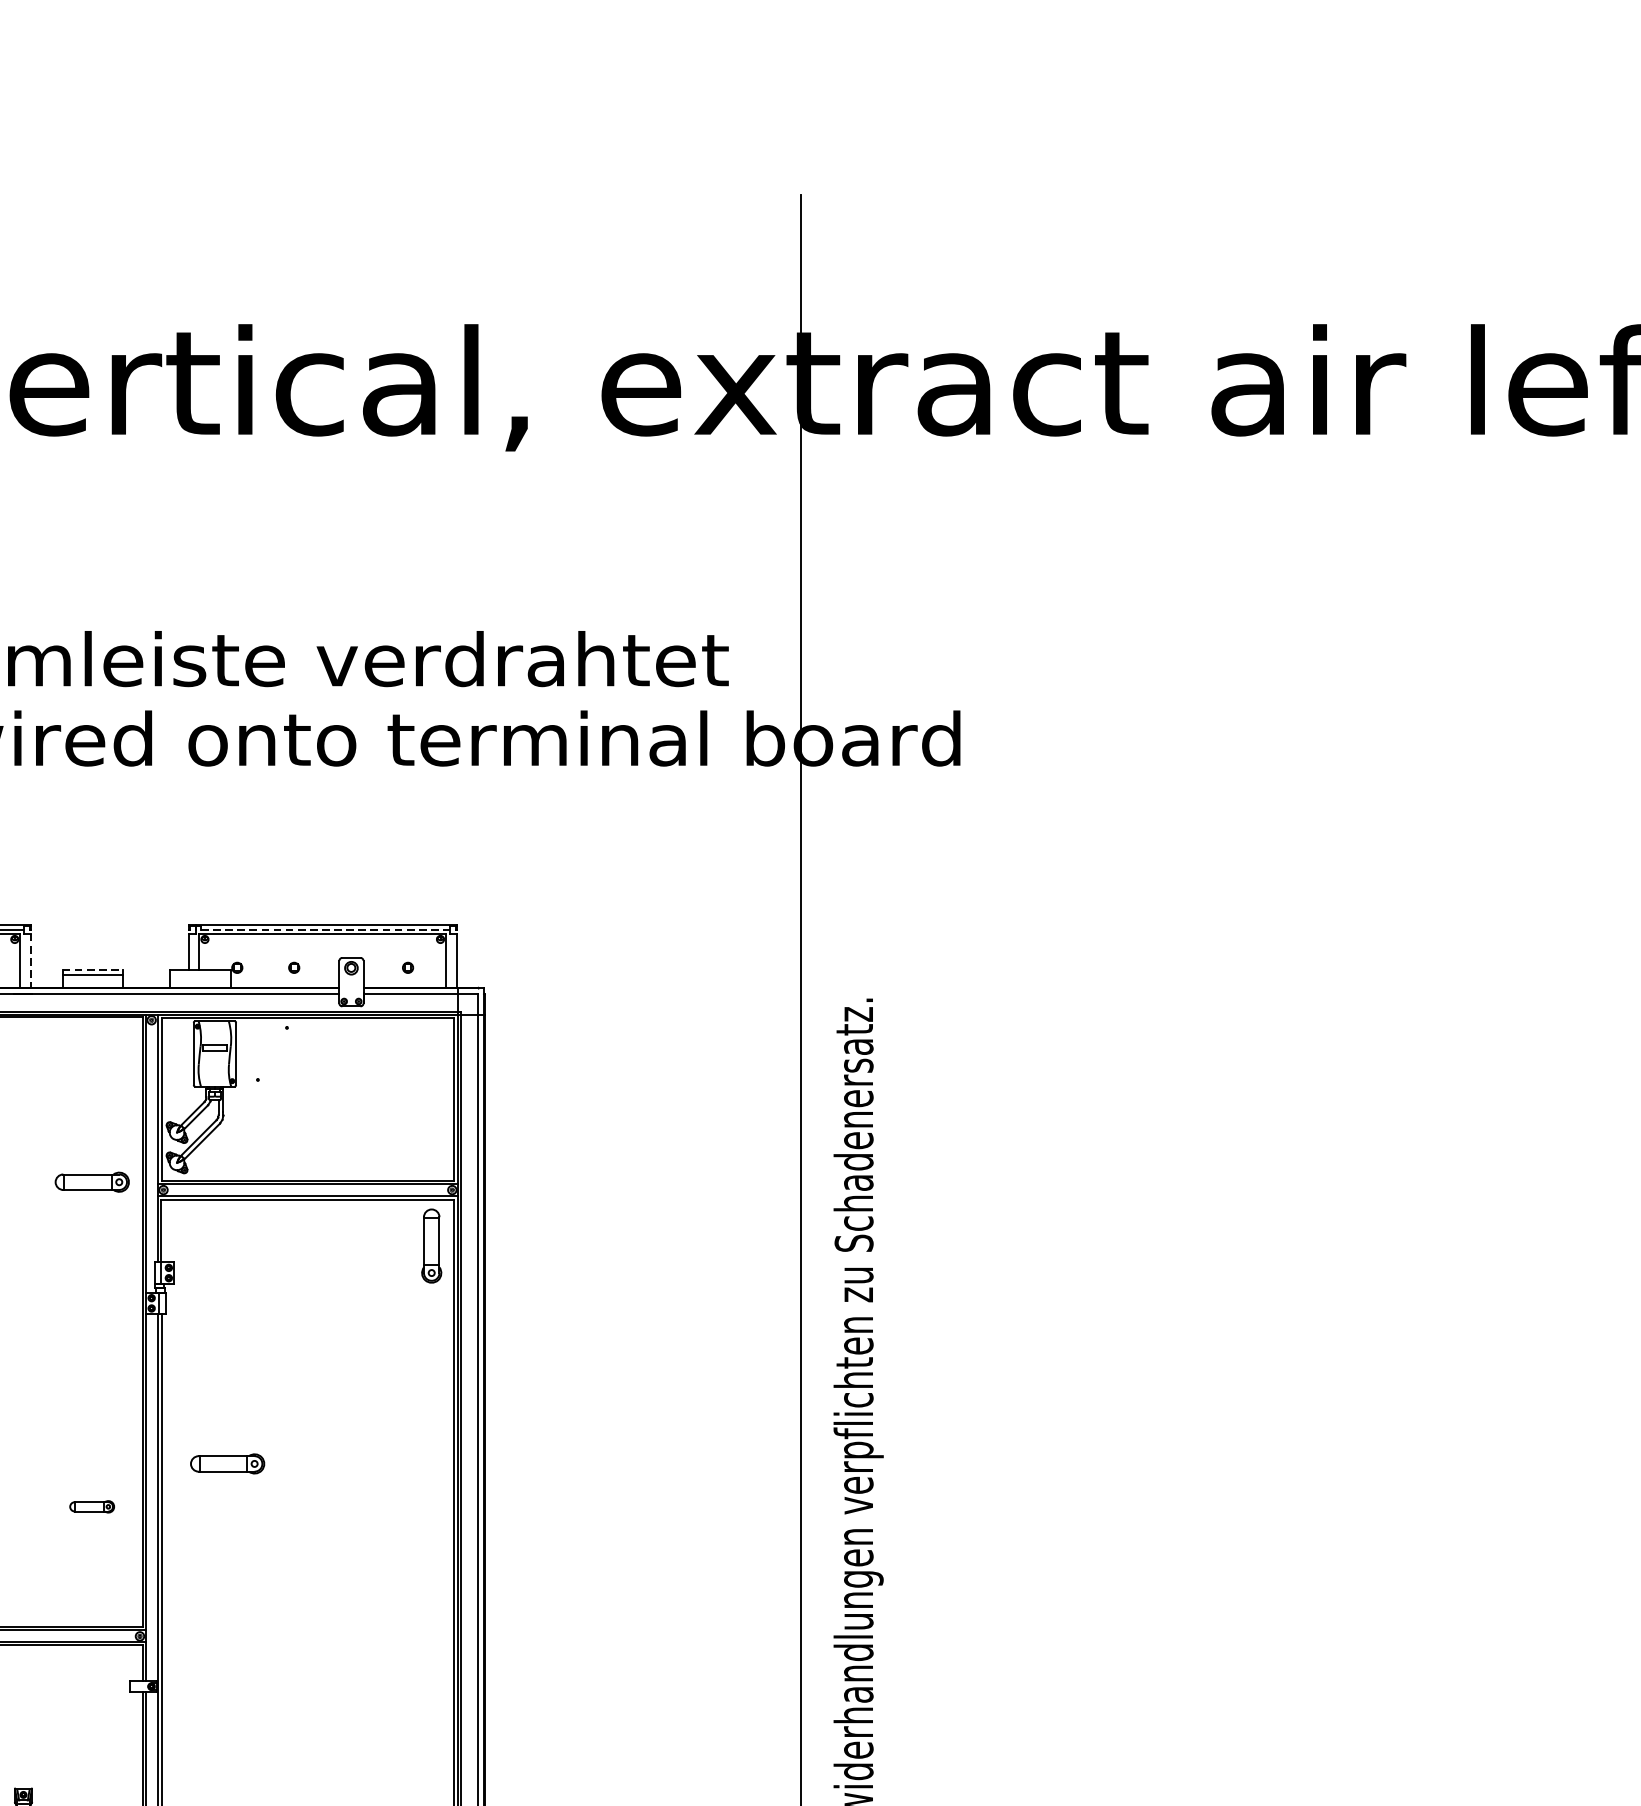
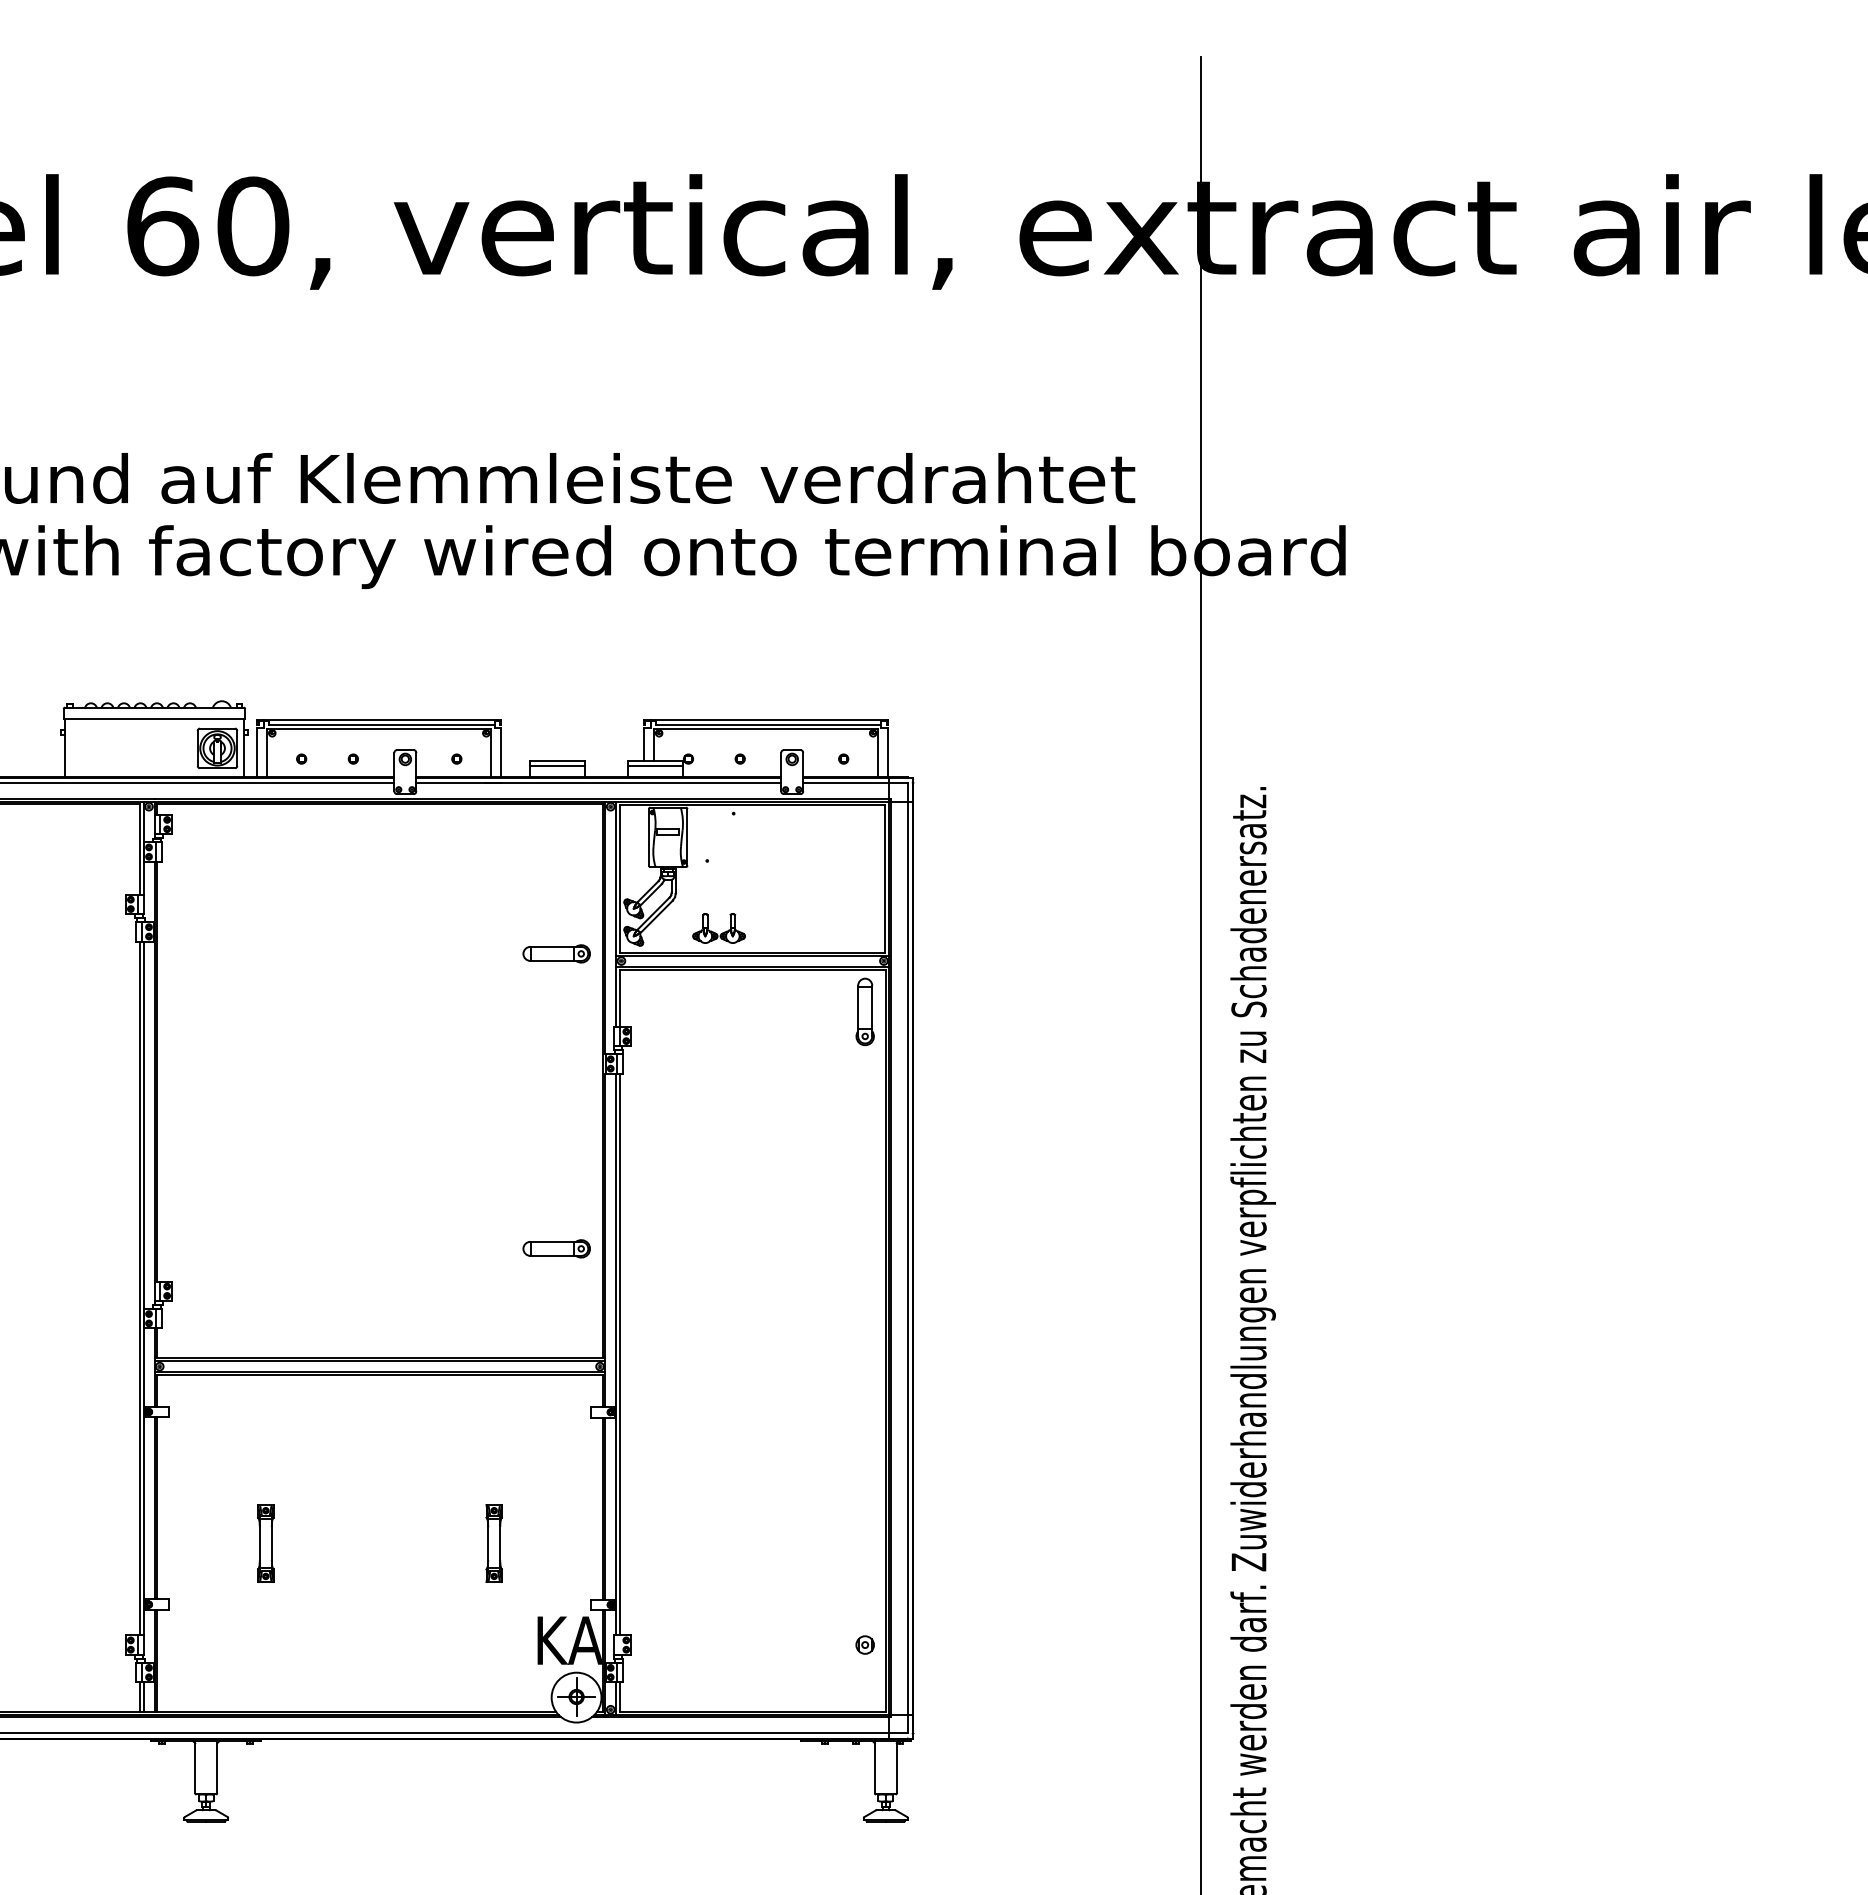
line: (325, 929) -> (768, 724), dashed -> solid
line: (31, 960) -> (501, 752), dashed -> solid
line: (93, 969) -> (557, 760), dashed -> solid
line: (199, 974) -> (654, 765), added
part: (270, 1154) -> (718, 928), added
part: (227, 1463) -> (679, 1209), removed
part: (92, 1506) -> (556, 1248), size x1.67

